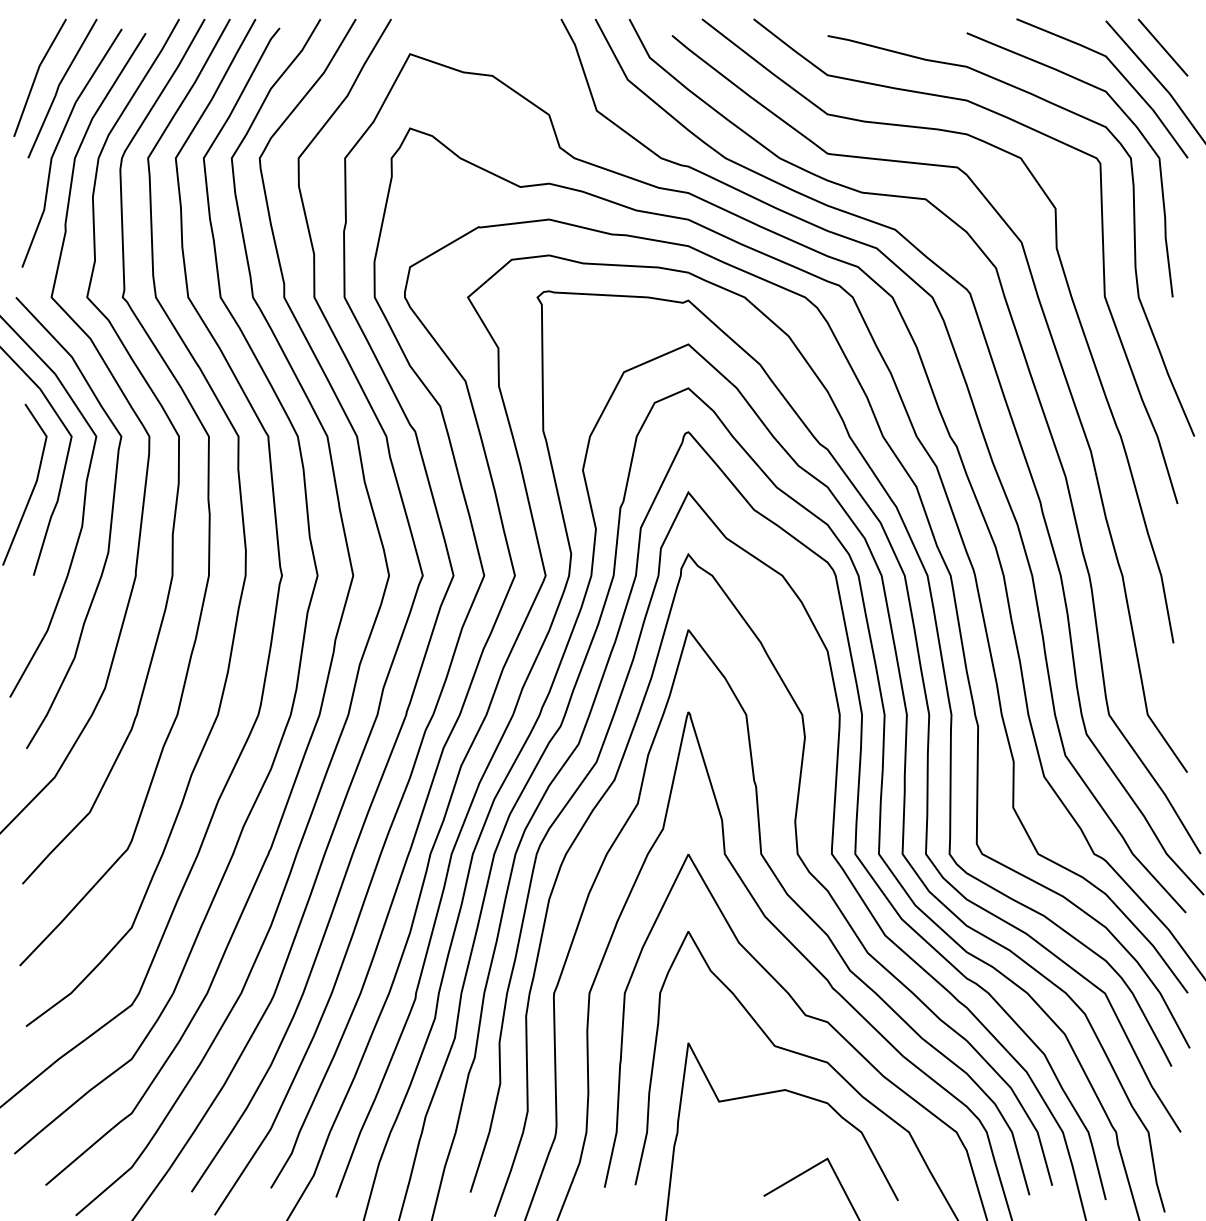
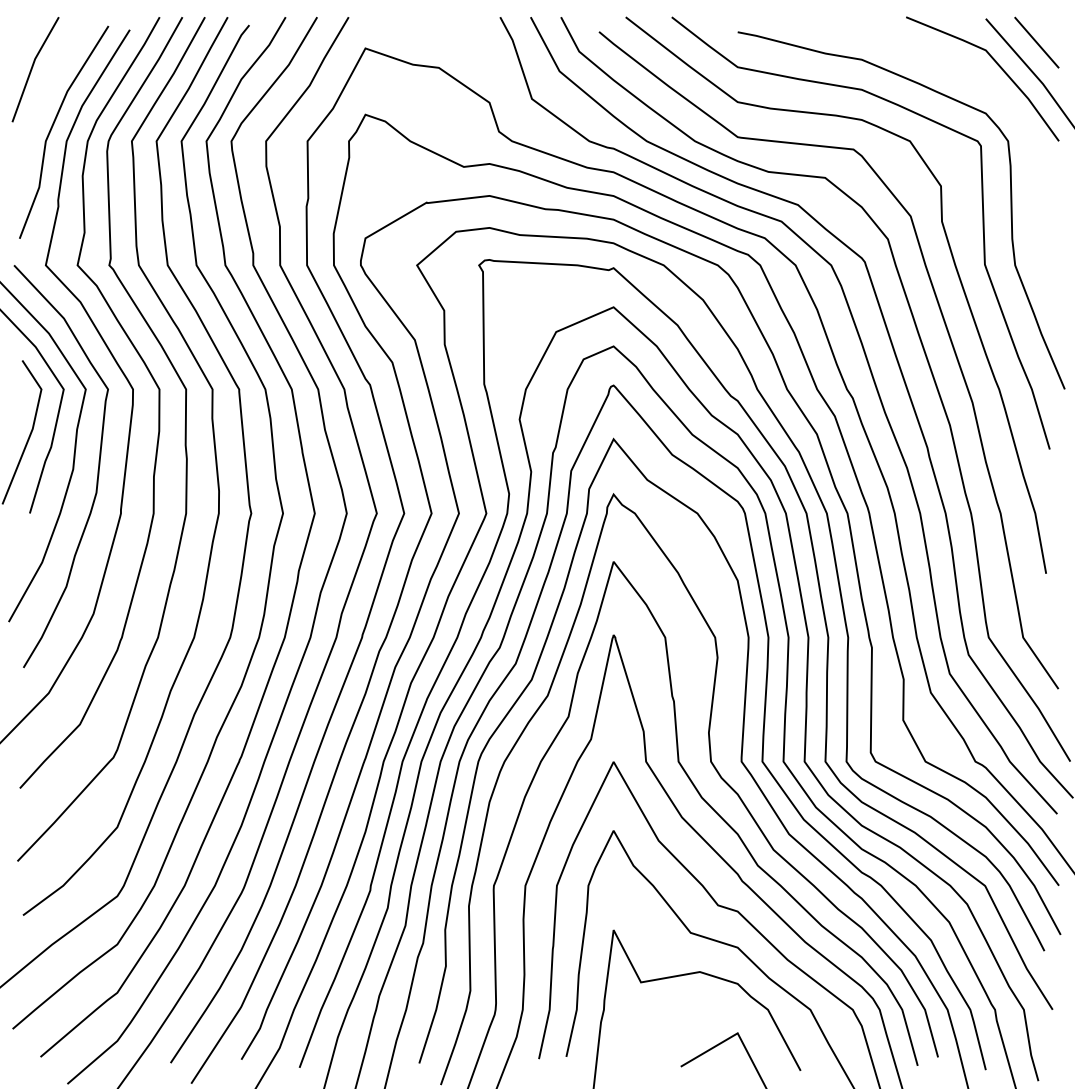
line: (59, 87) -> (52, 78), removed
curve: (1128, 119) -> (1006, 106), removed

